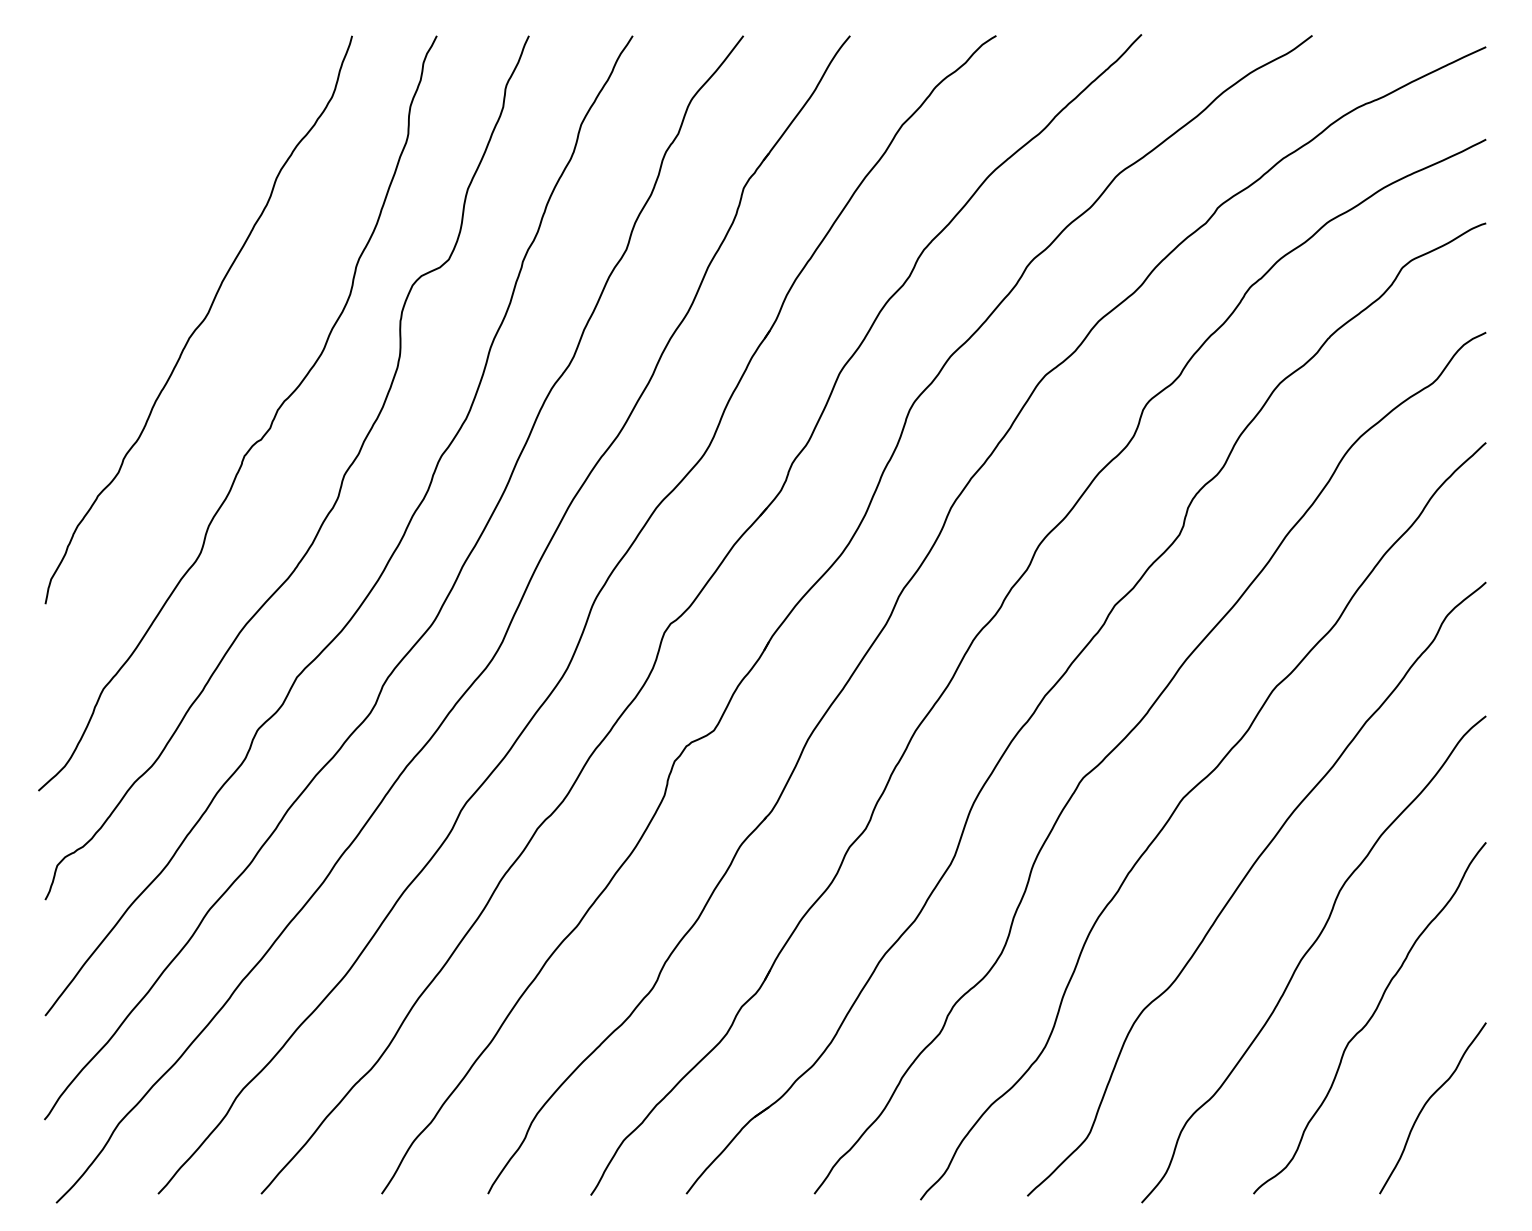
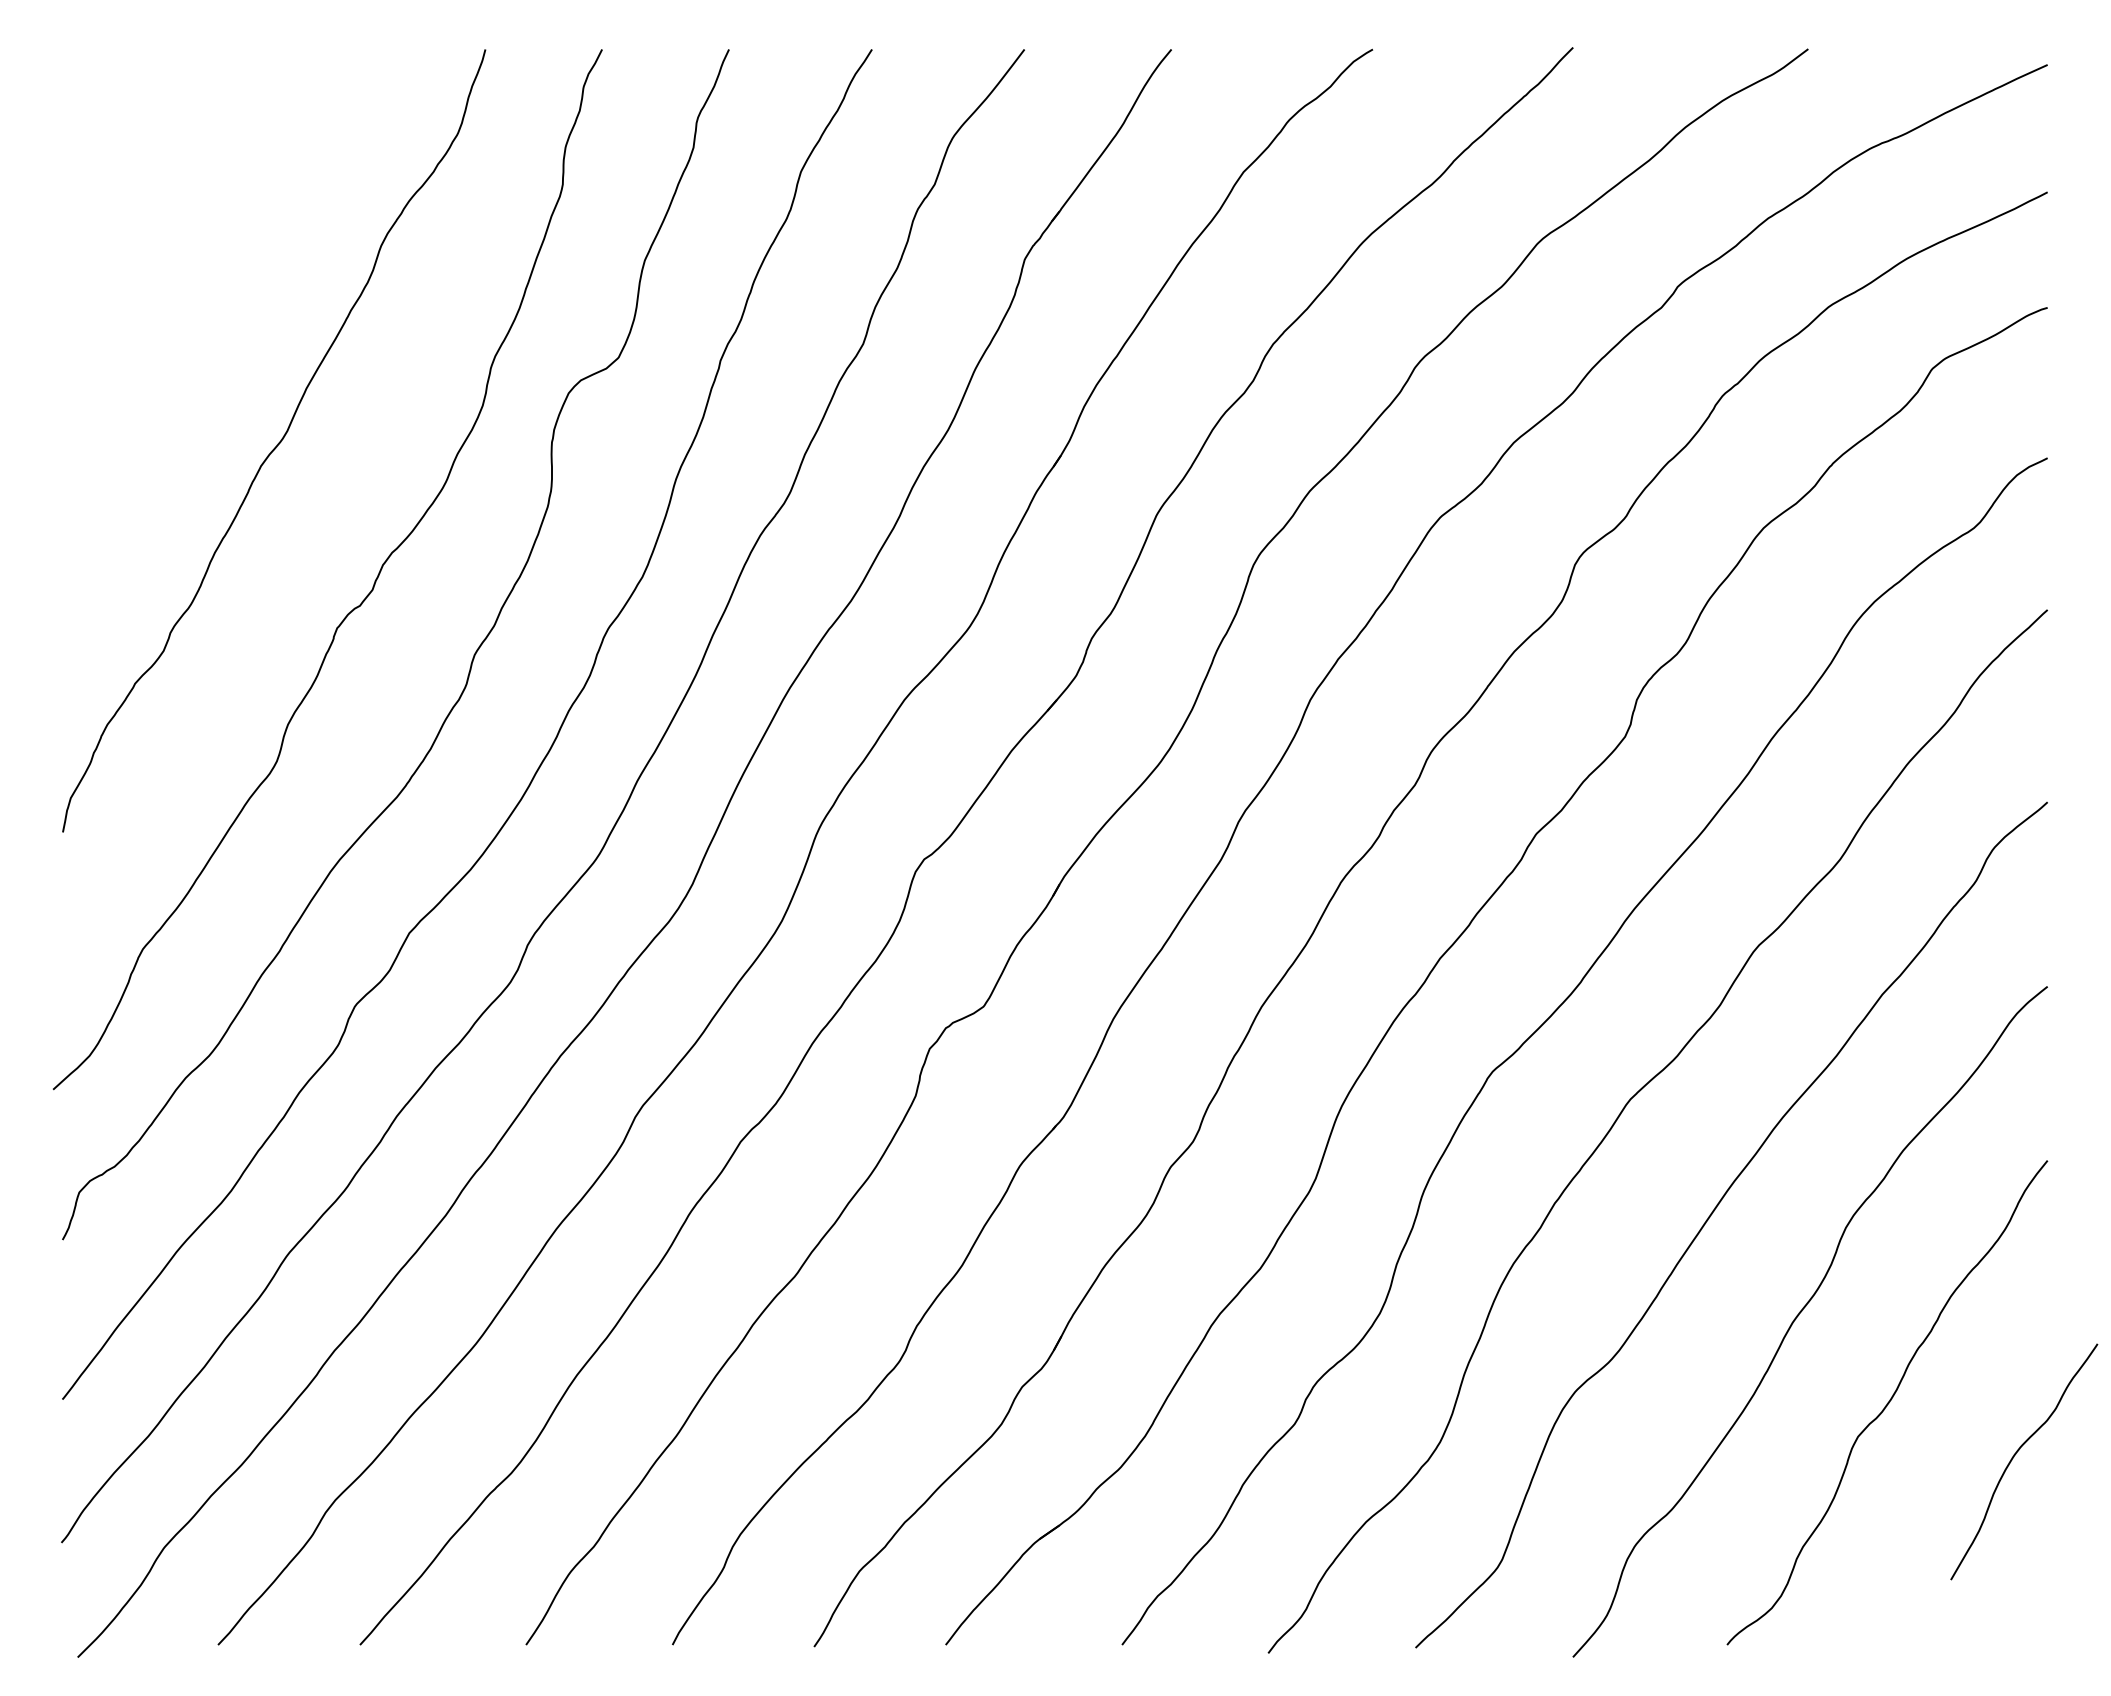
curve: (1427, 1102) -> (2016, 1454), moved

